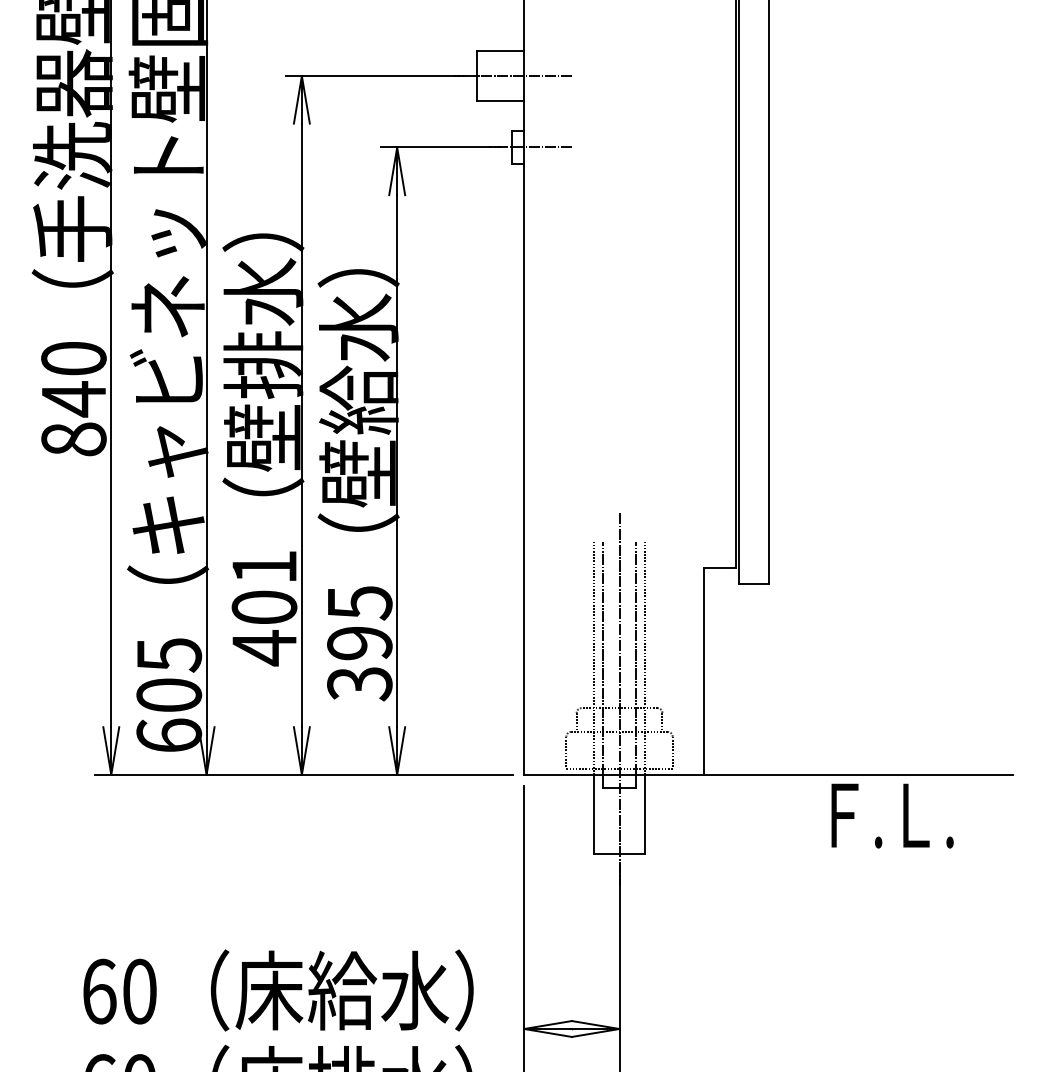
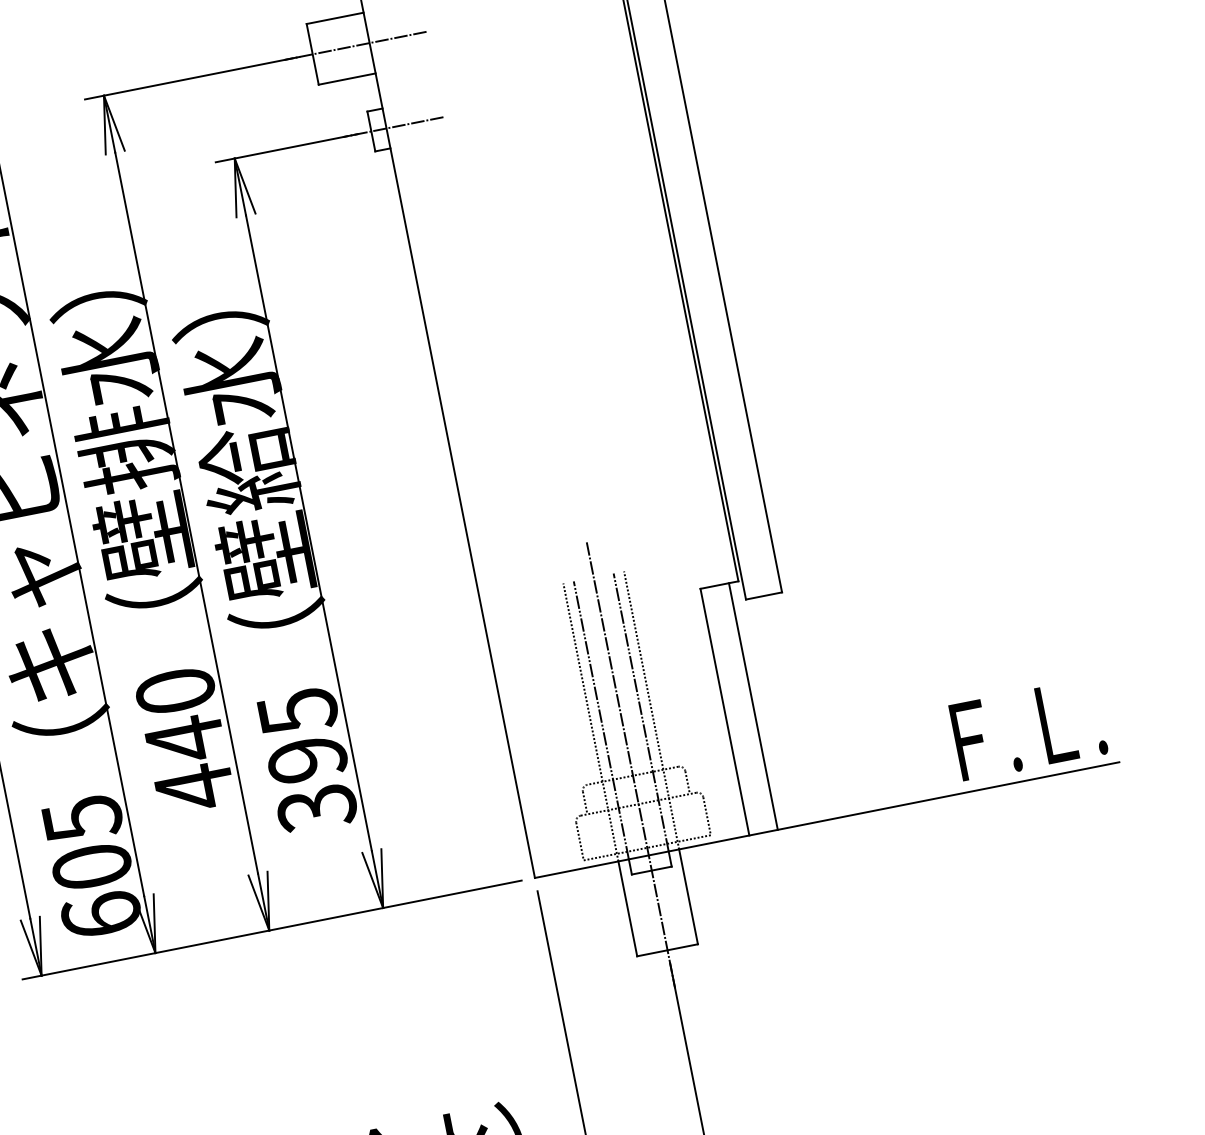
text: (264, 588) -> (180, 716), 401 -> 440
line: (727, 671) -> (753, 706), added
text: (892, 815) -> (1028, 728), moved

